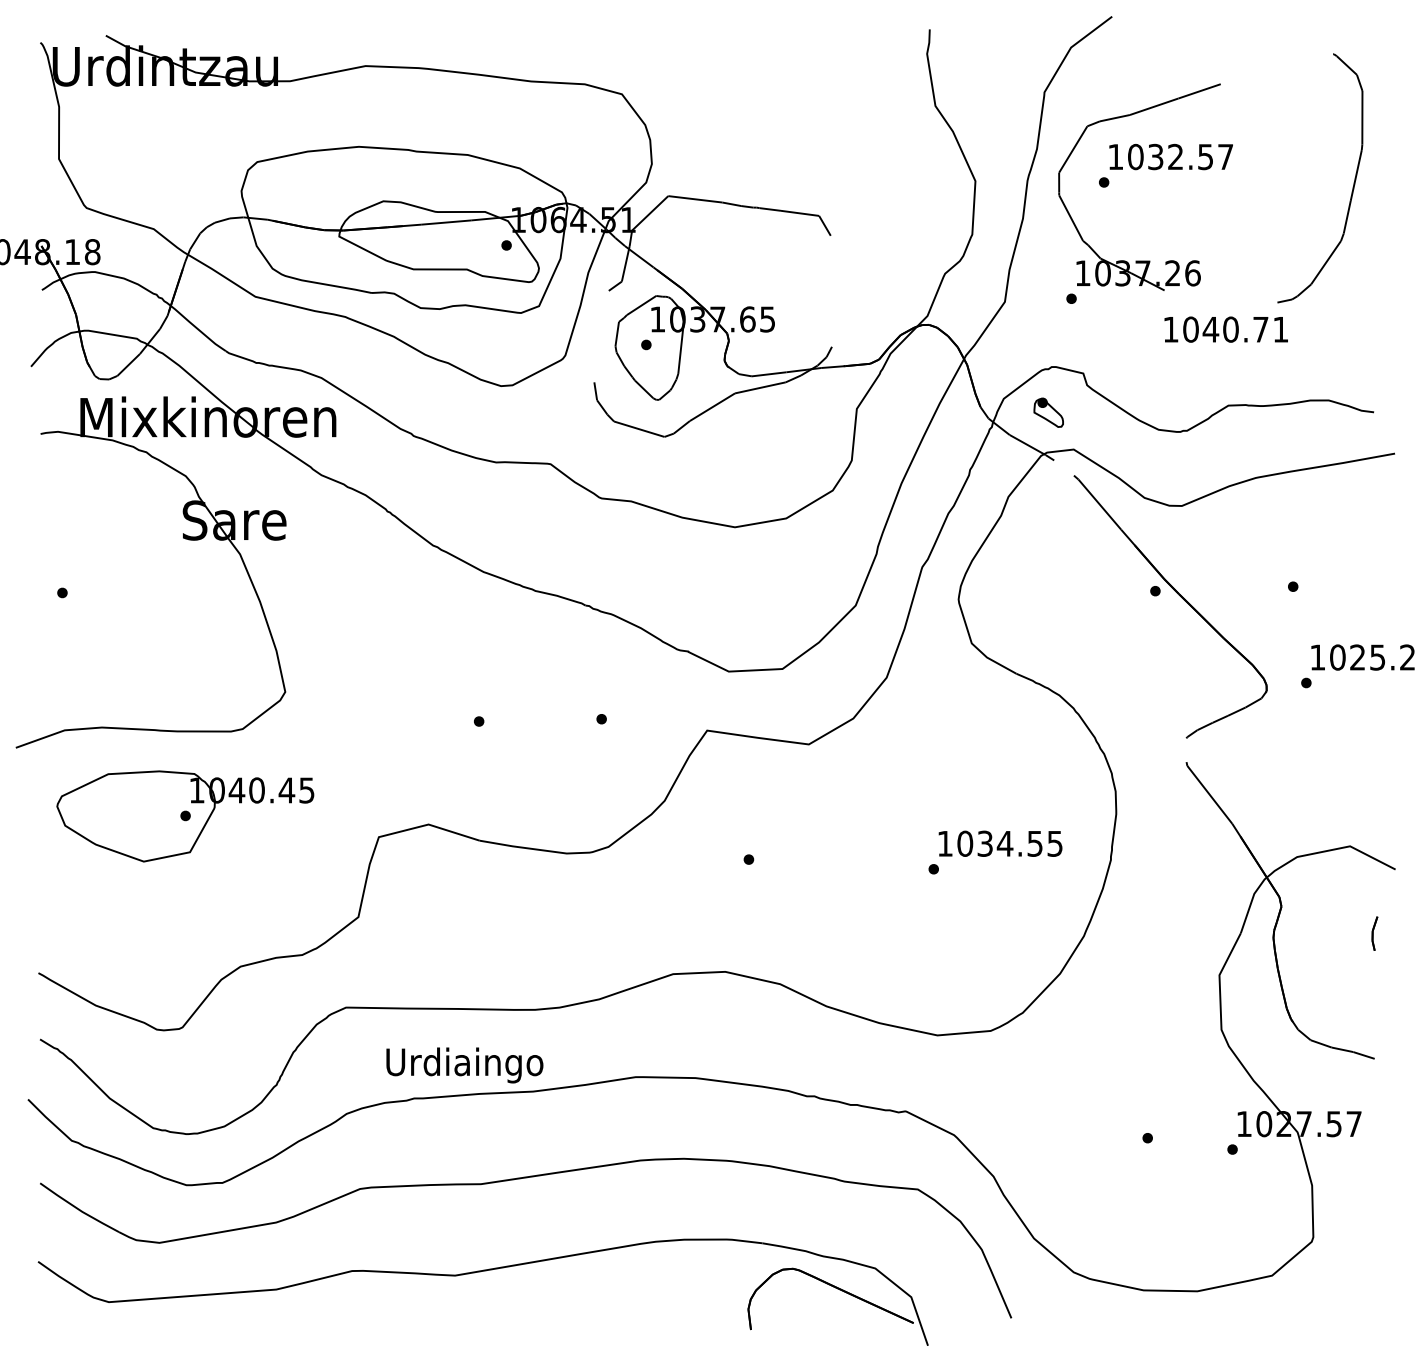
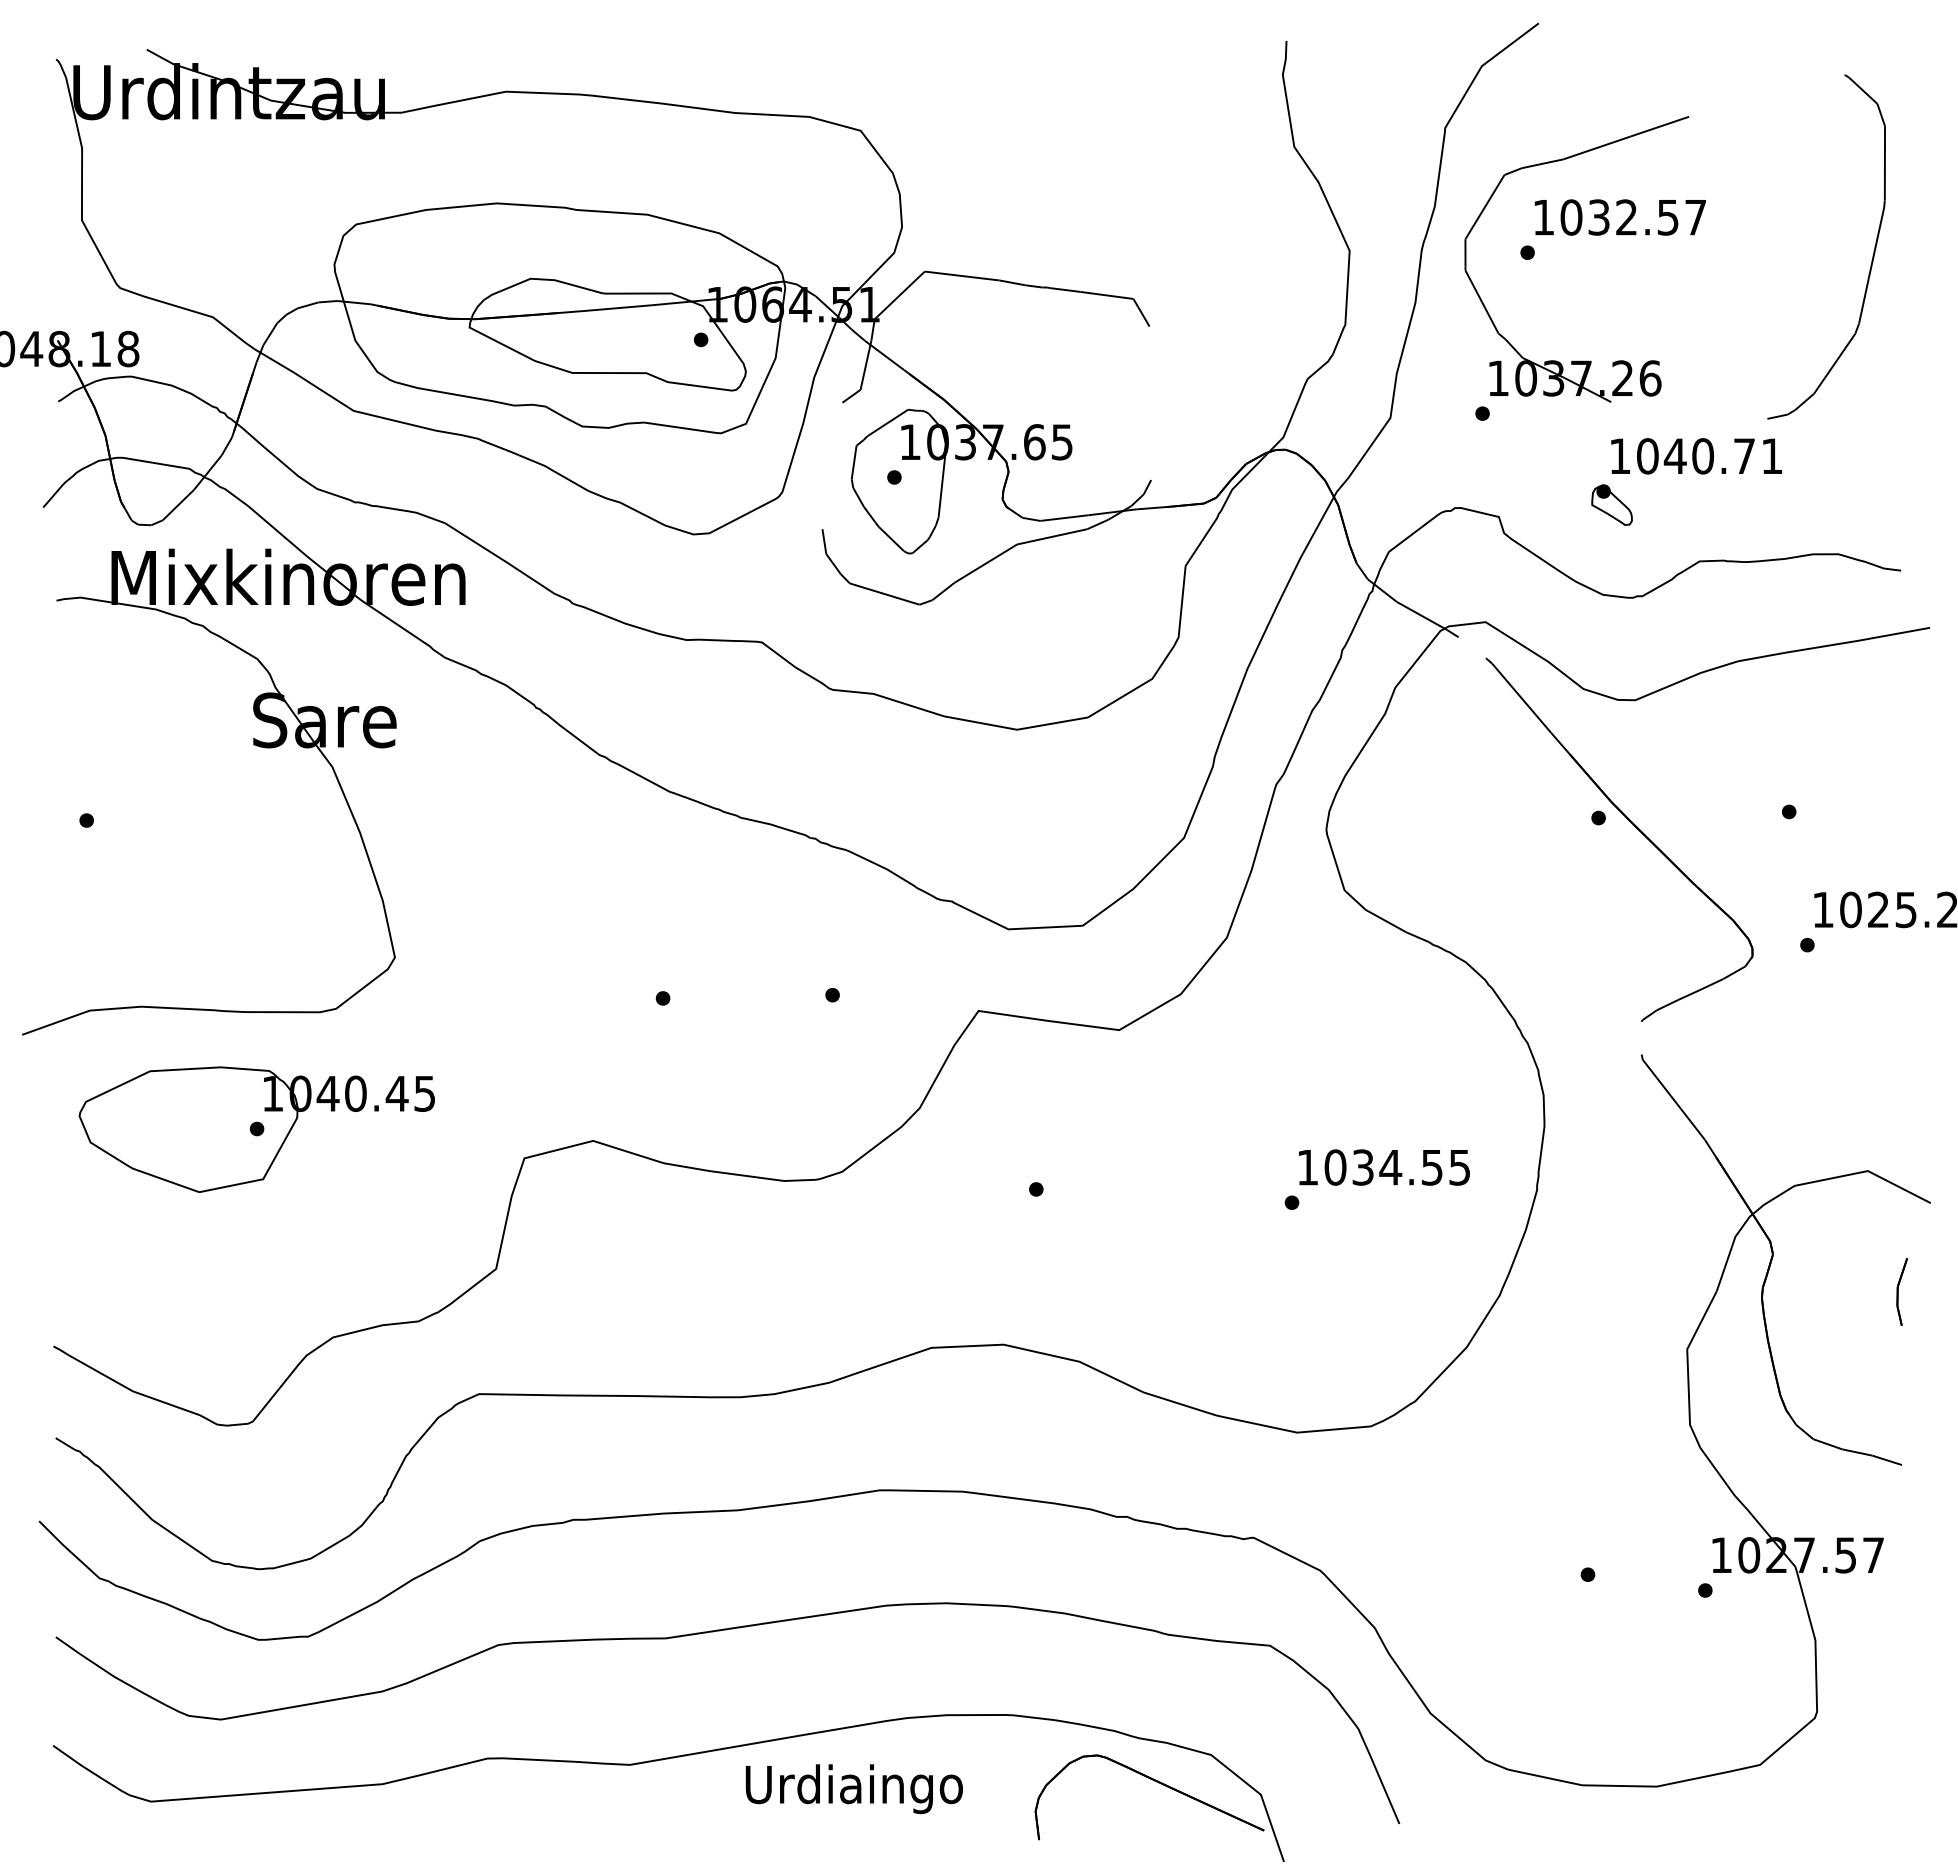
part: (1048, 412) -> (1611, 504), moved
part: (1375, 933) -> (1902, 1291), size x1.43
text: (464, 1065) -> (853, 1789), moved

